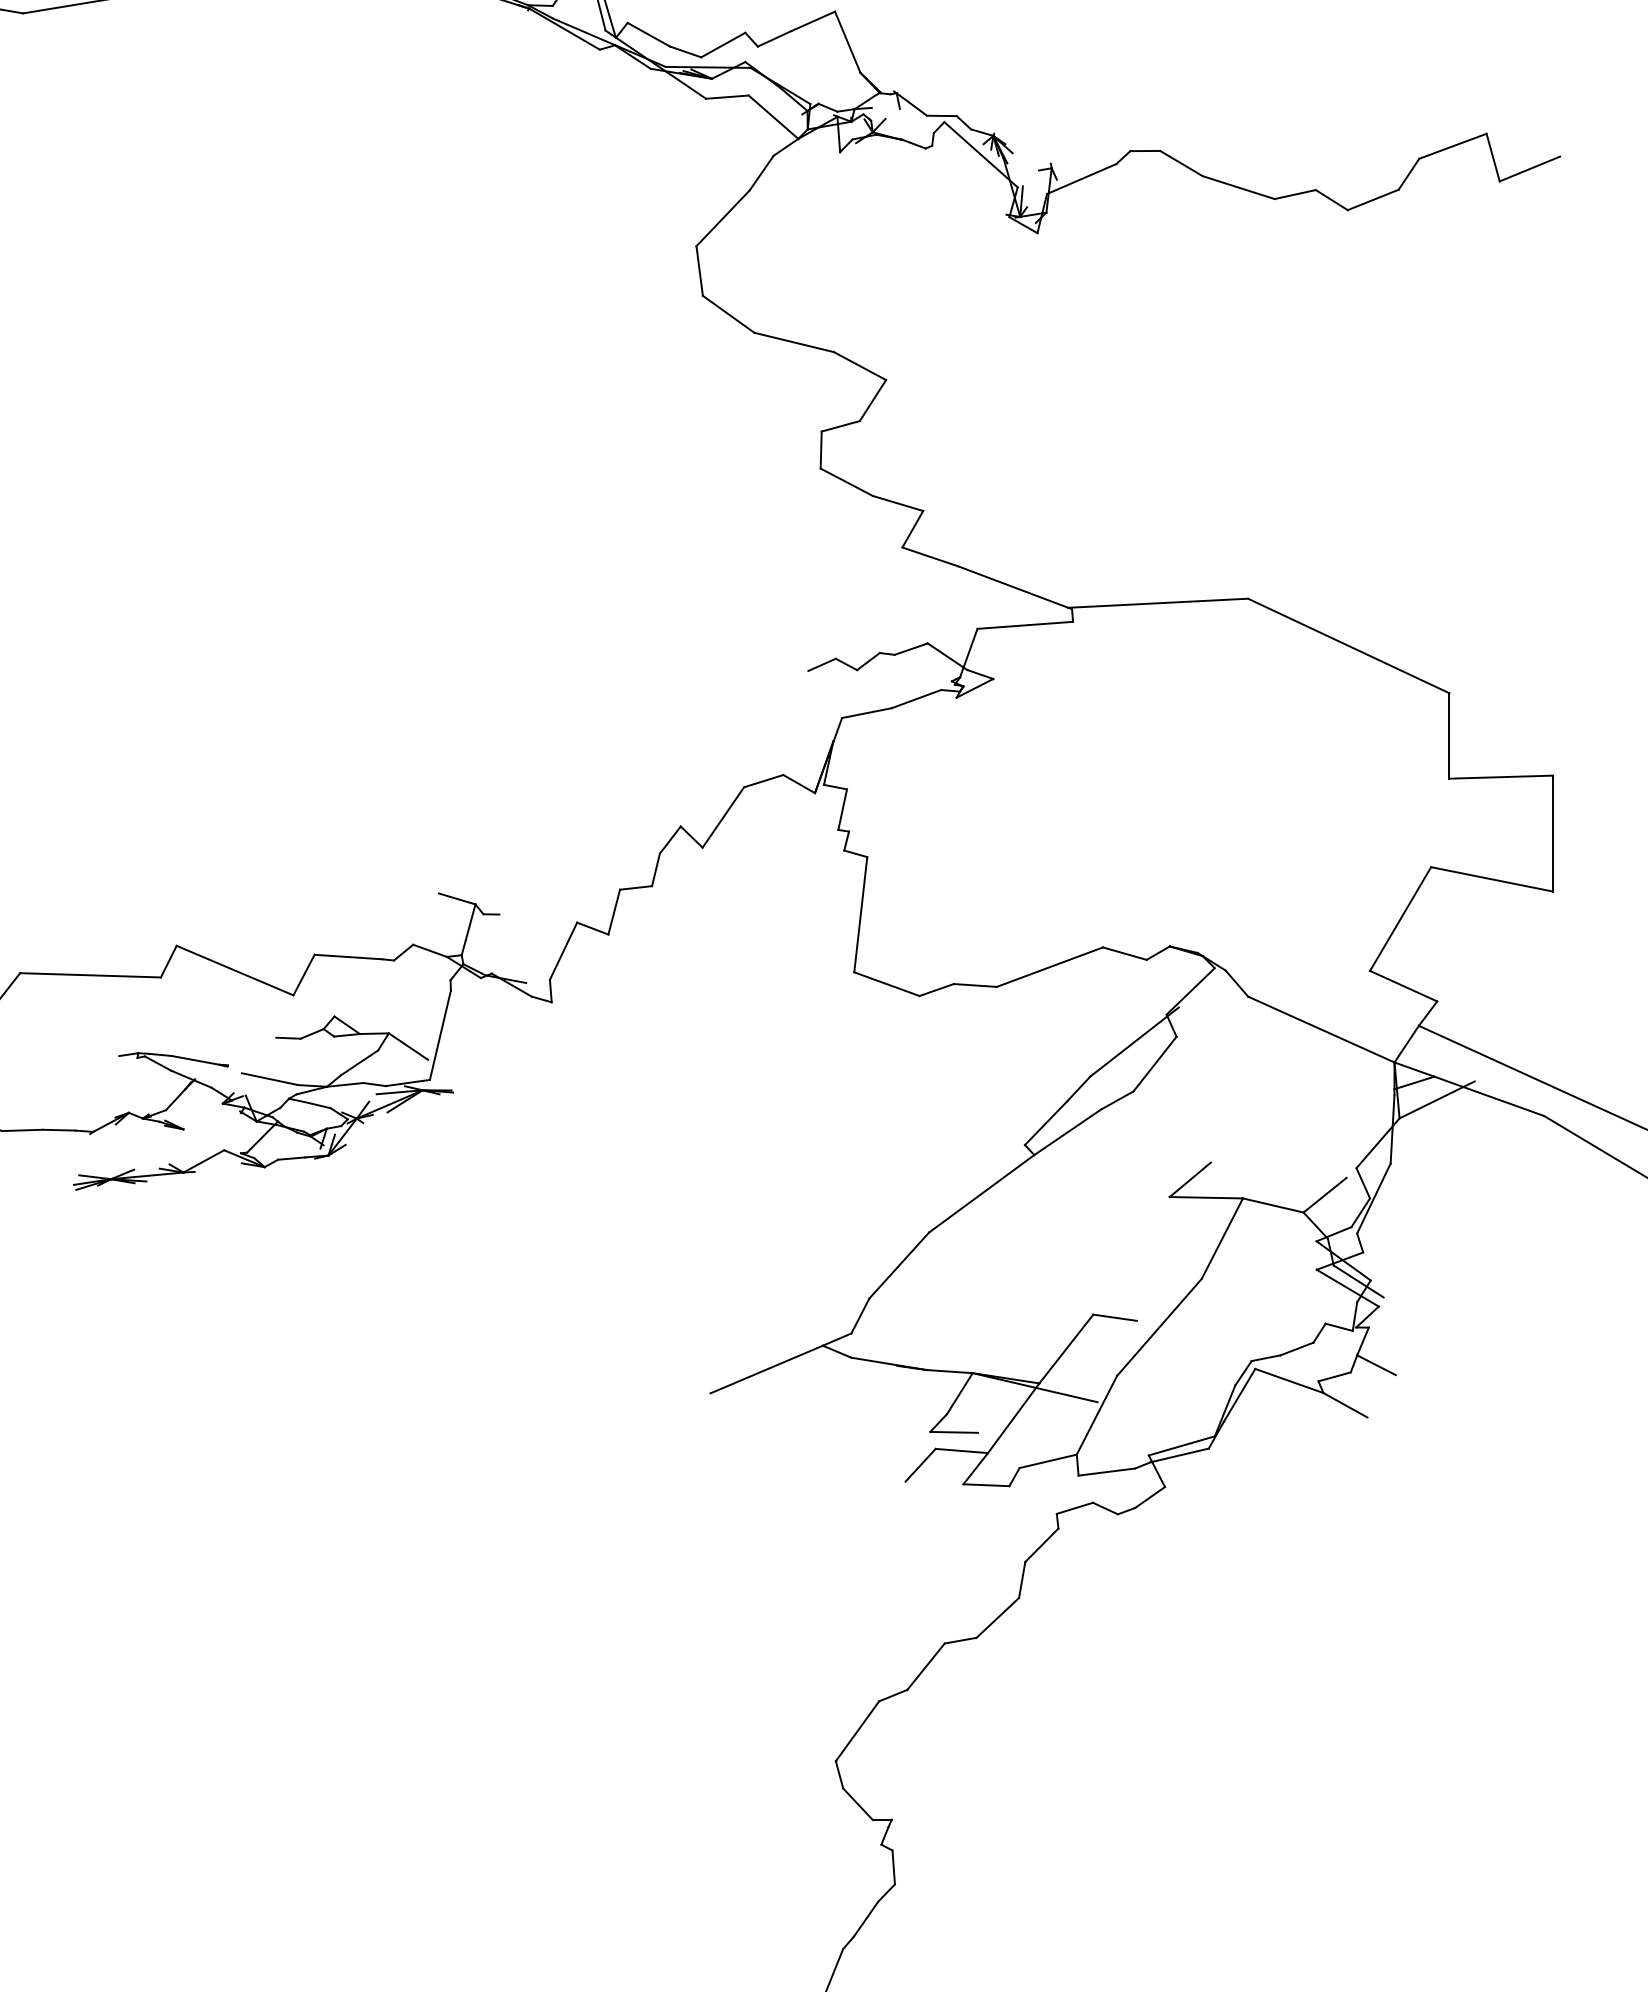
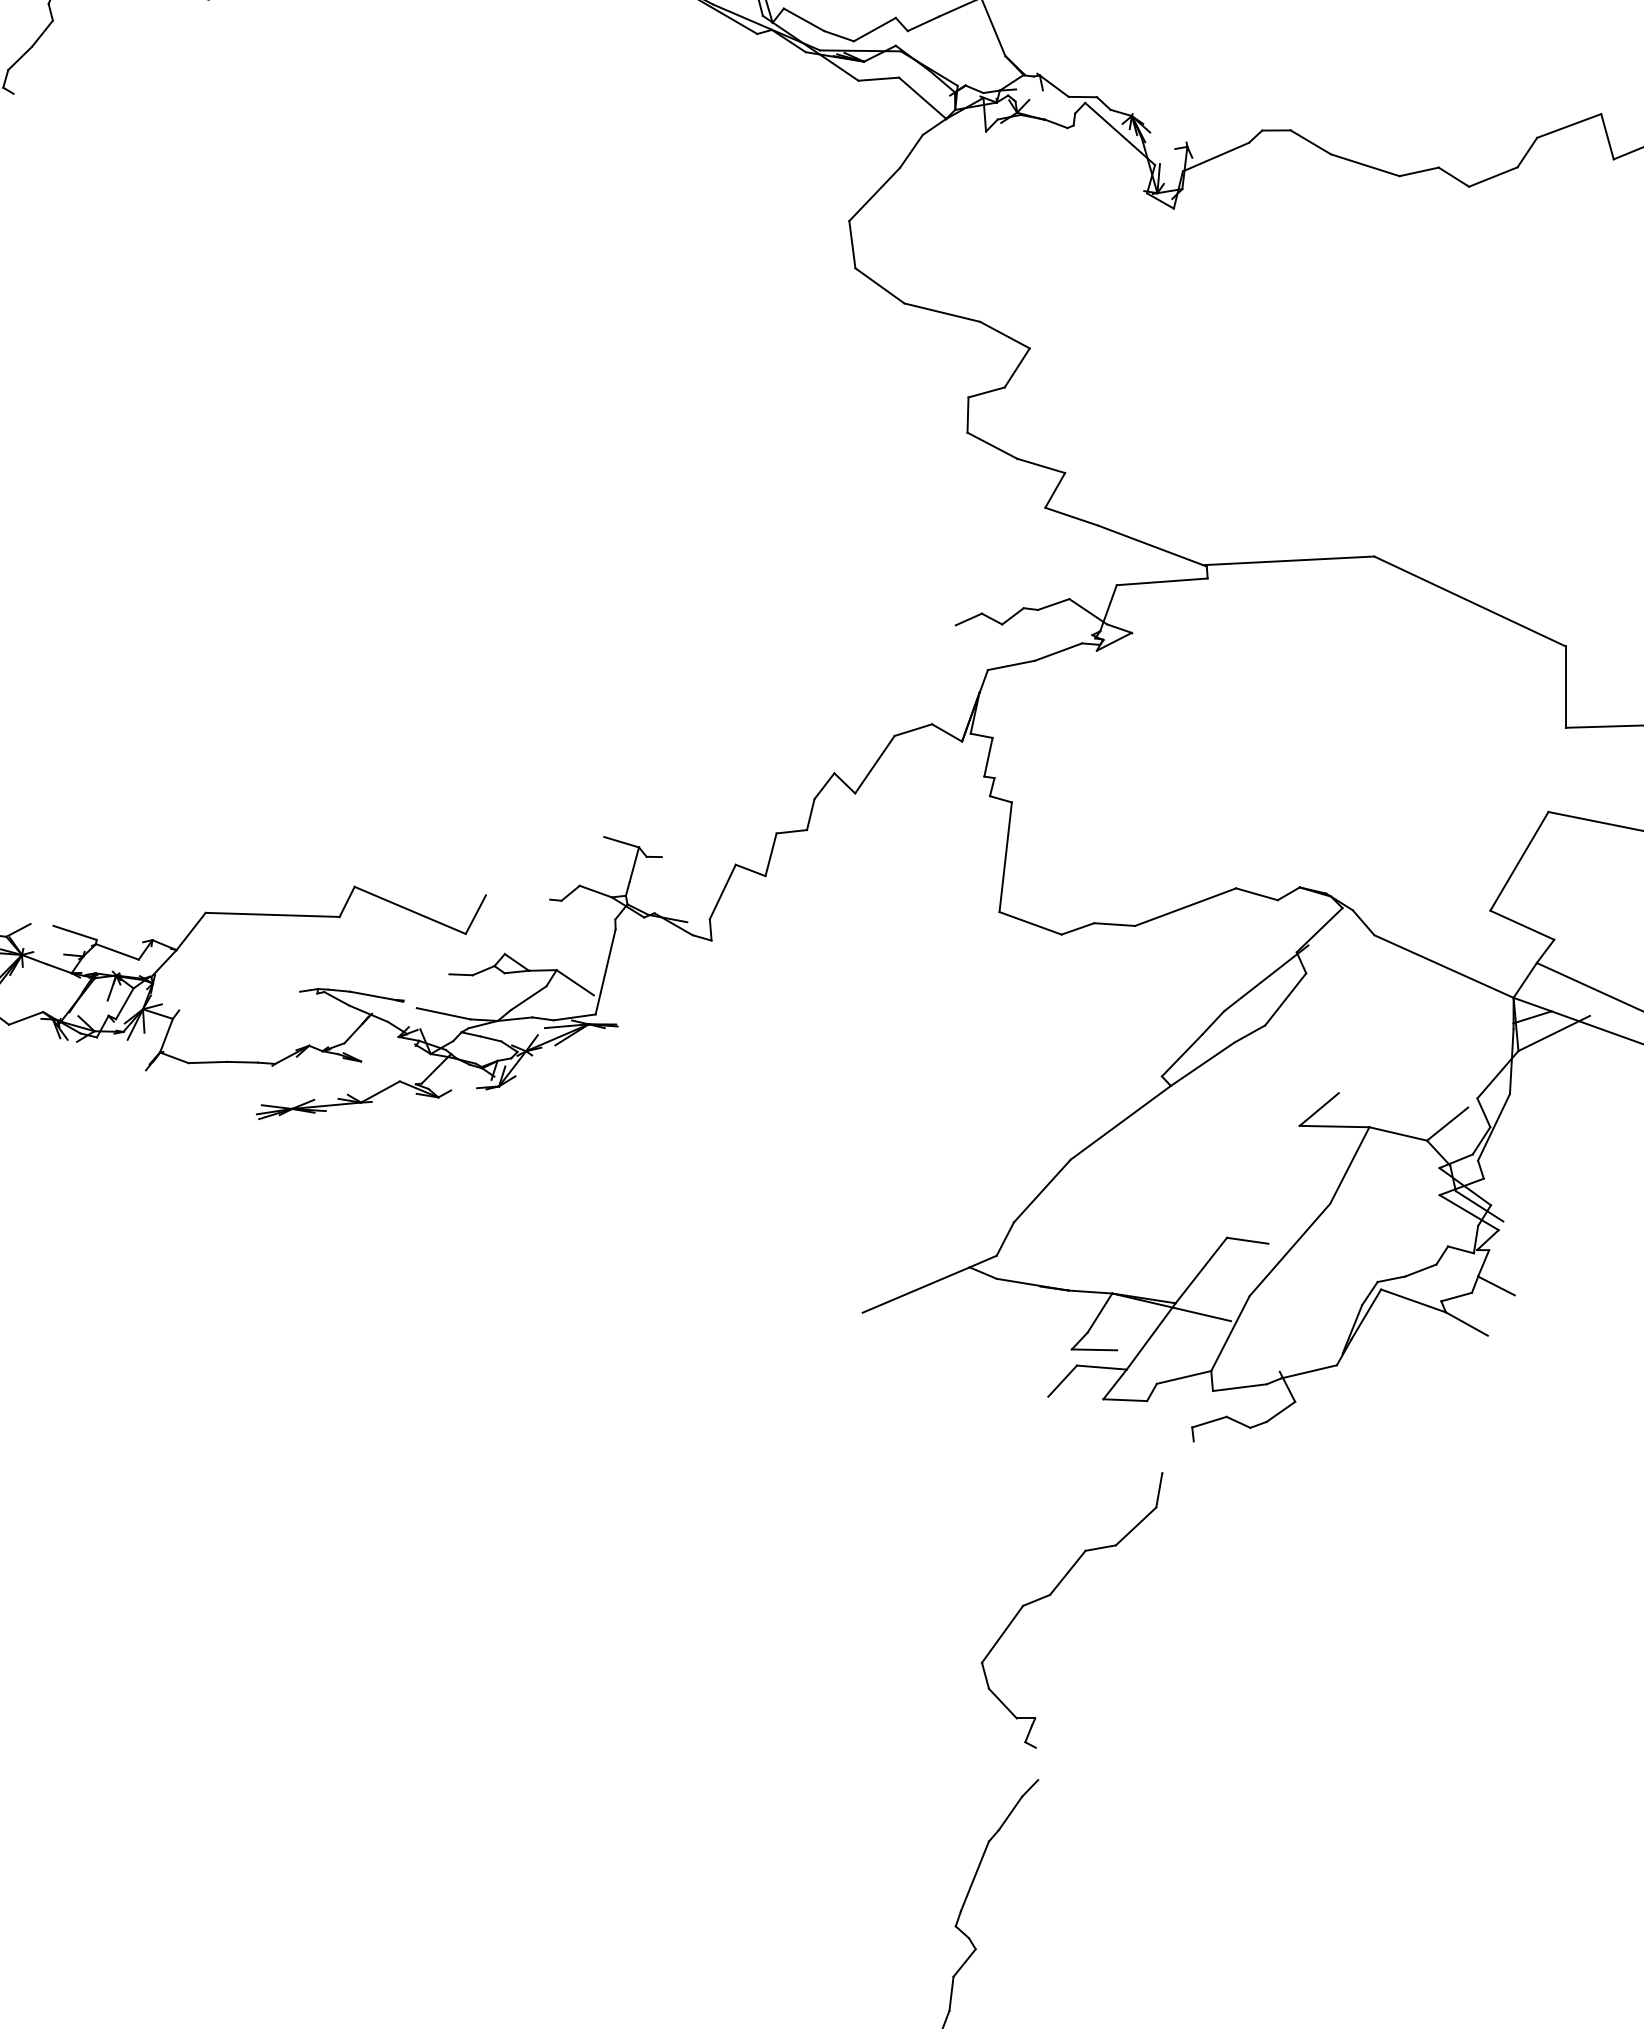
line: (347, 957) -> (517, 897), removed
line: (292, 1158) -> (464, 1089), removed
line: (1181, 1445) -> (1310, 1362), removed
line: (1041, 1545) -> (1177, 1457), removed
line: (893, 1867) -> (1036, 1763), removed

